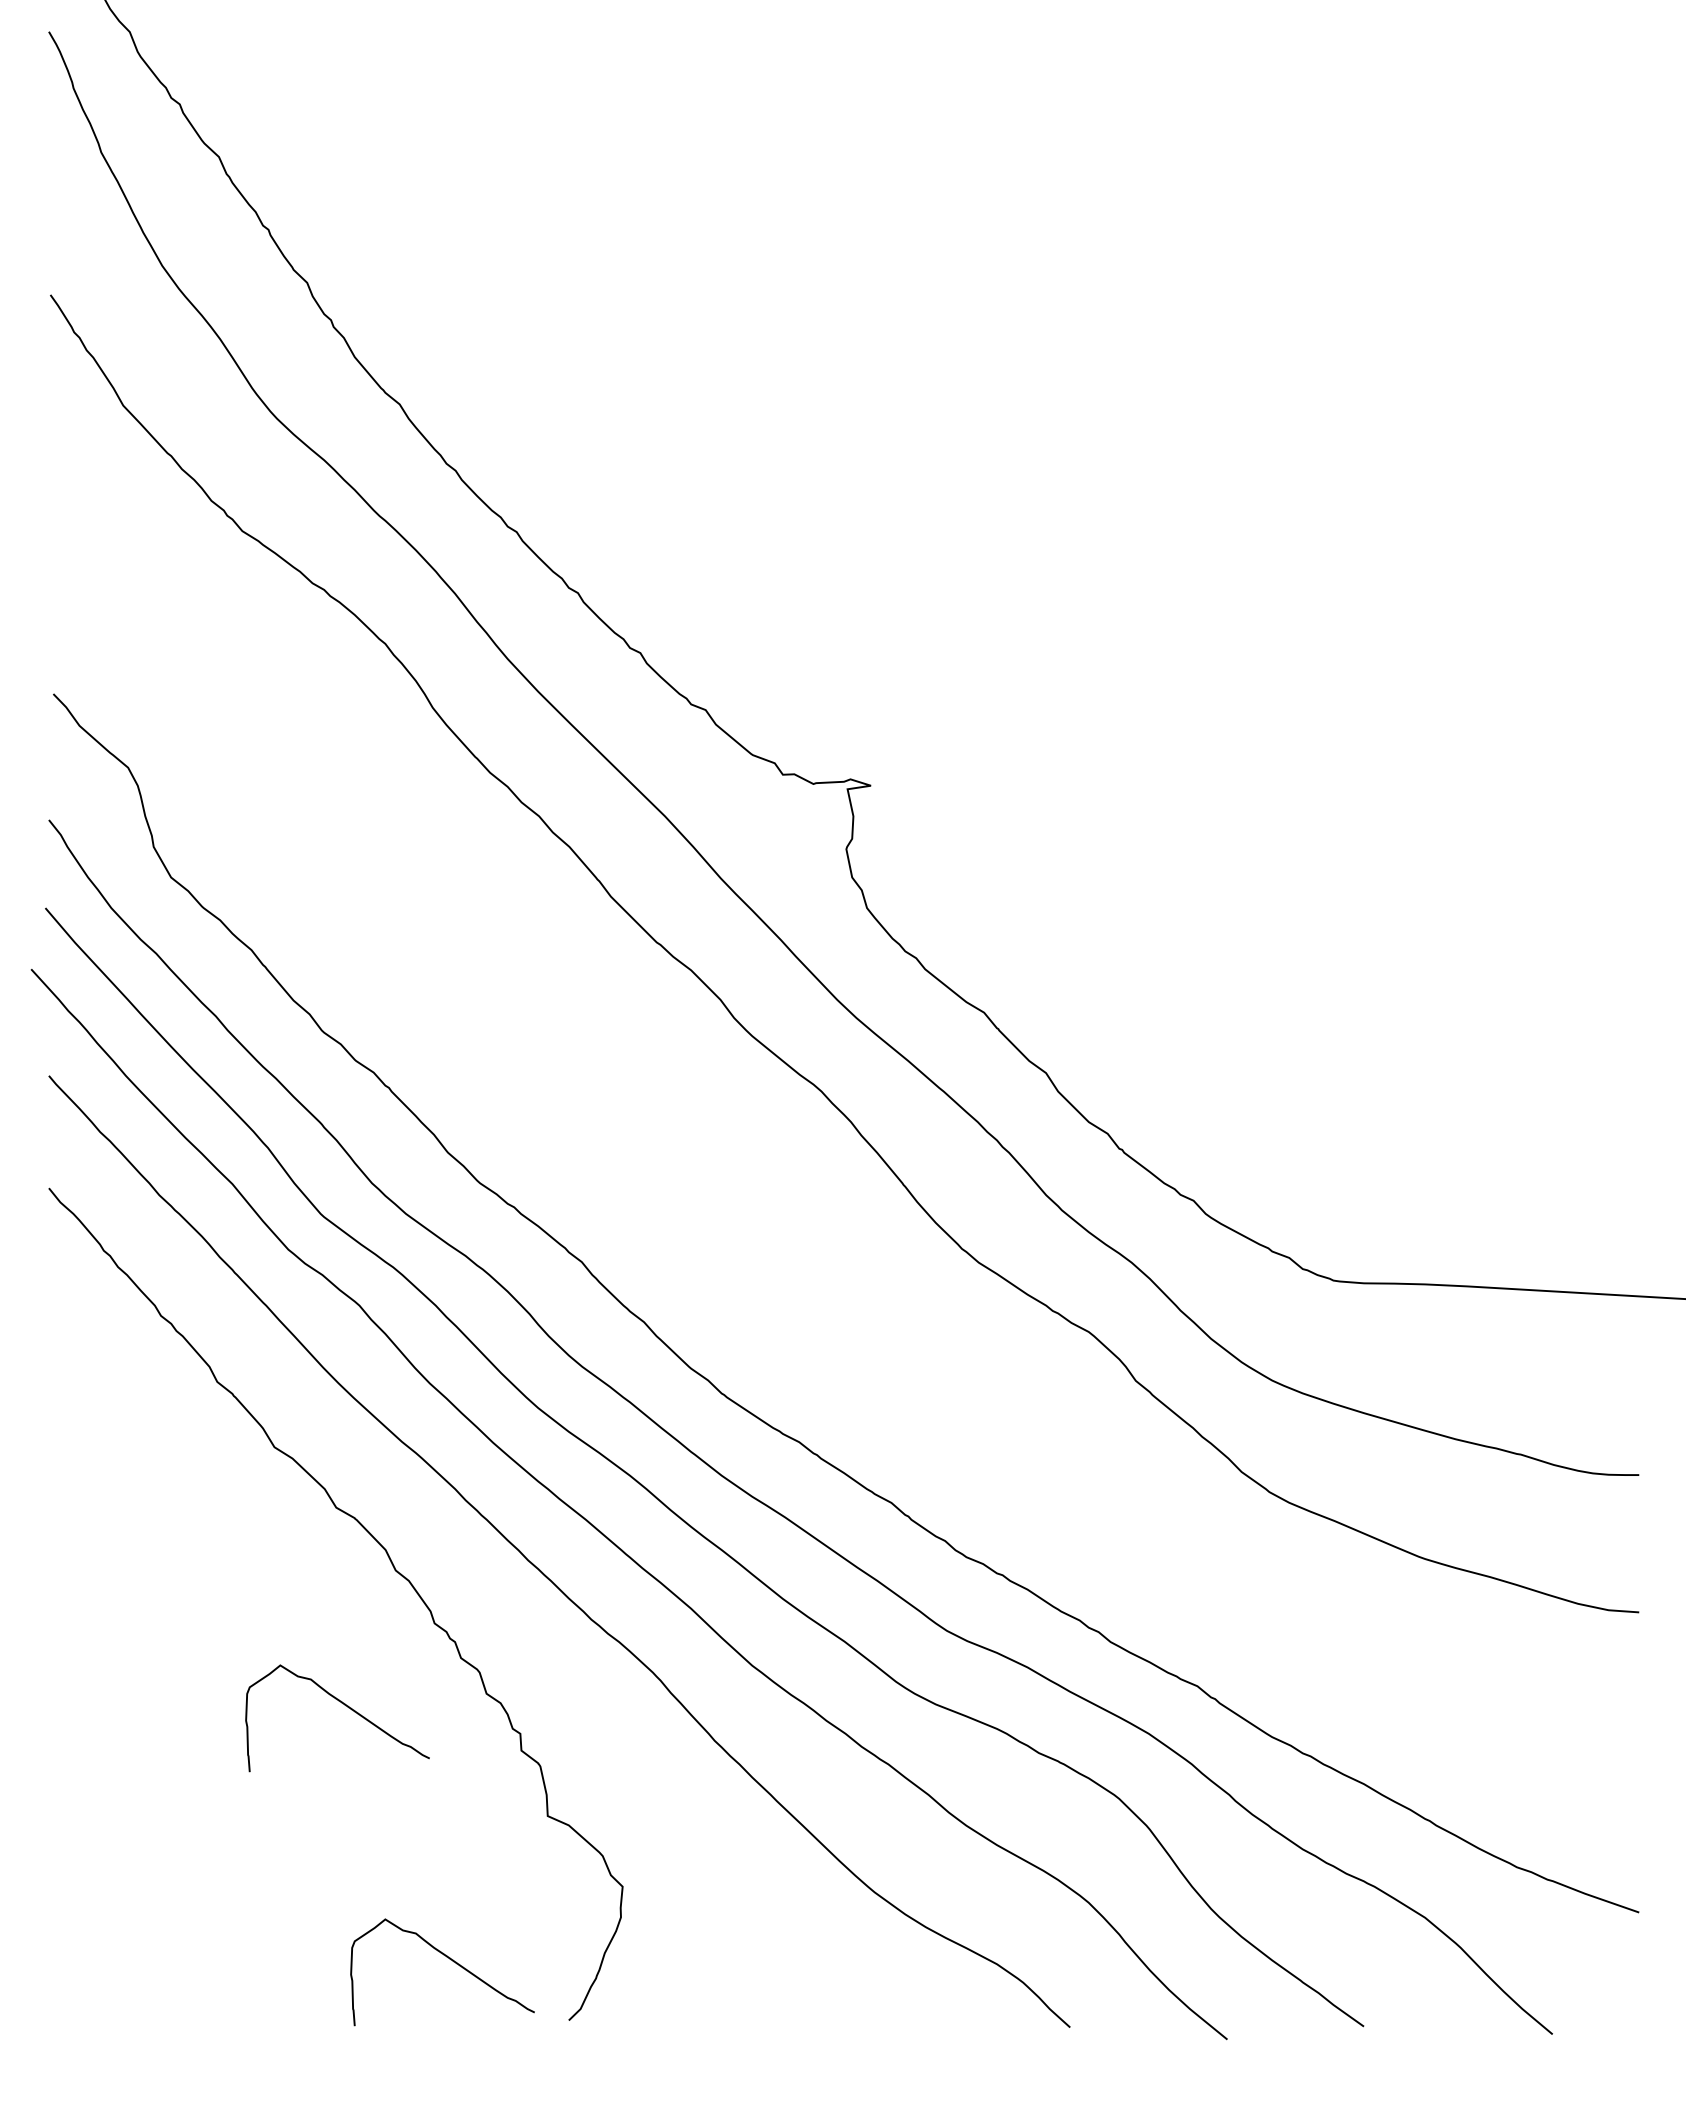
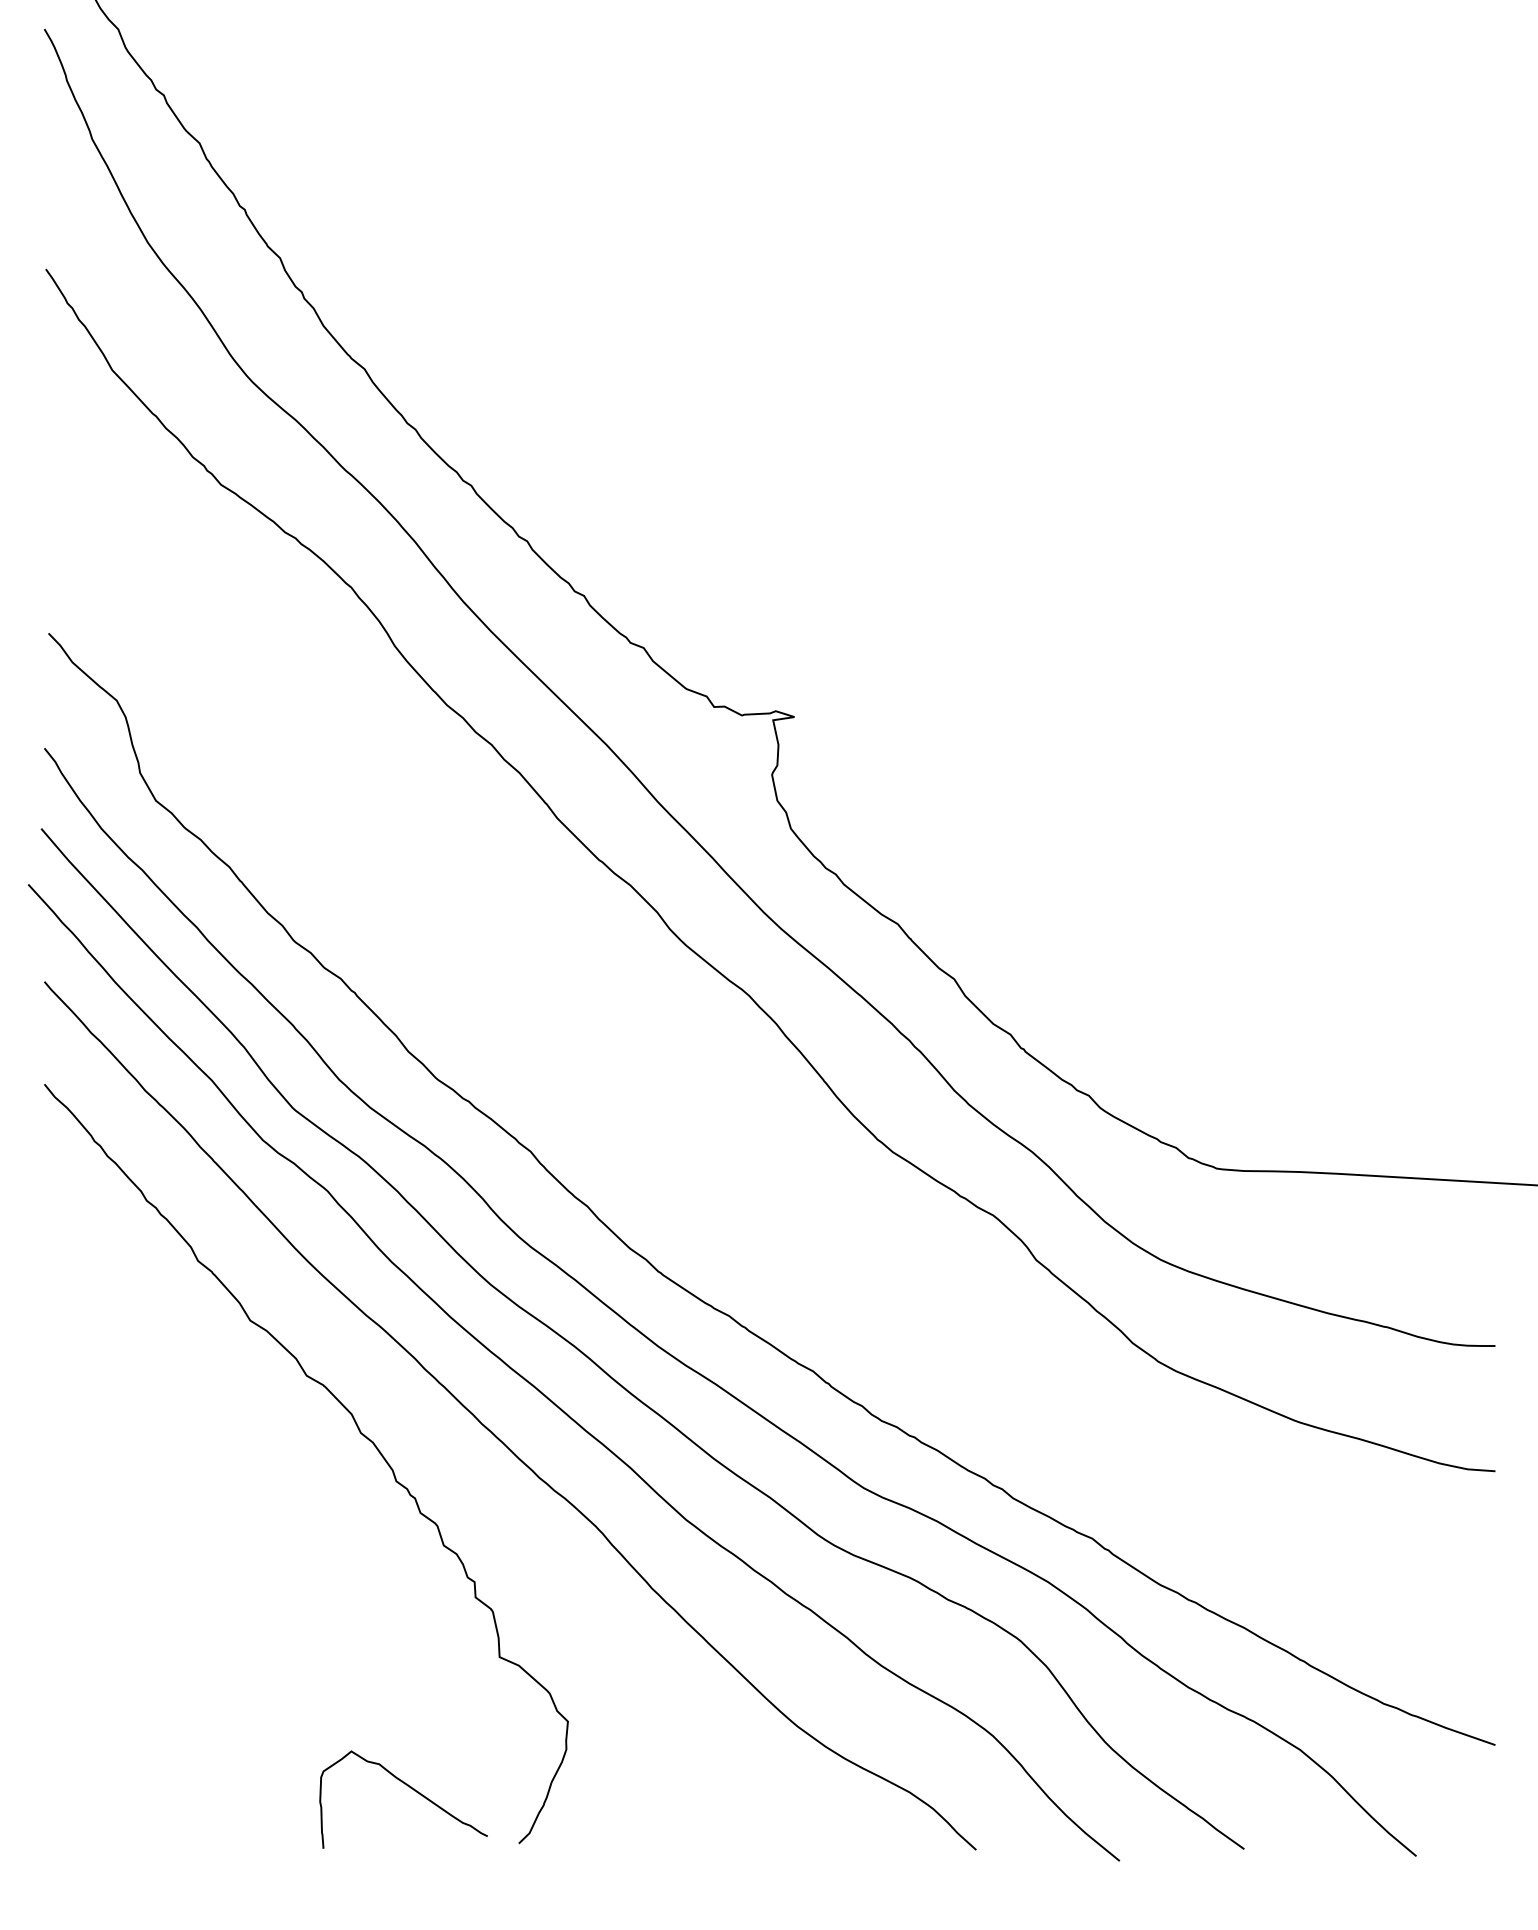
curve: (344, 1705) -> (314, 1556), removed

